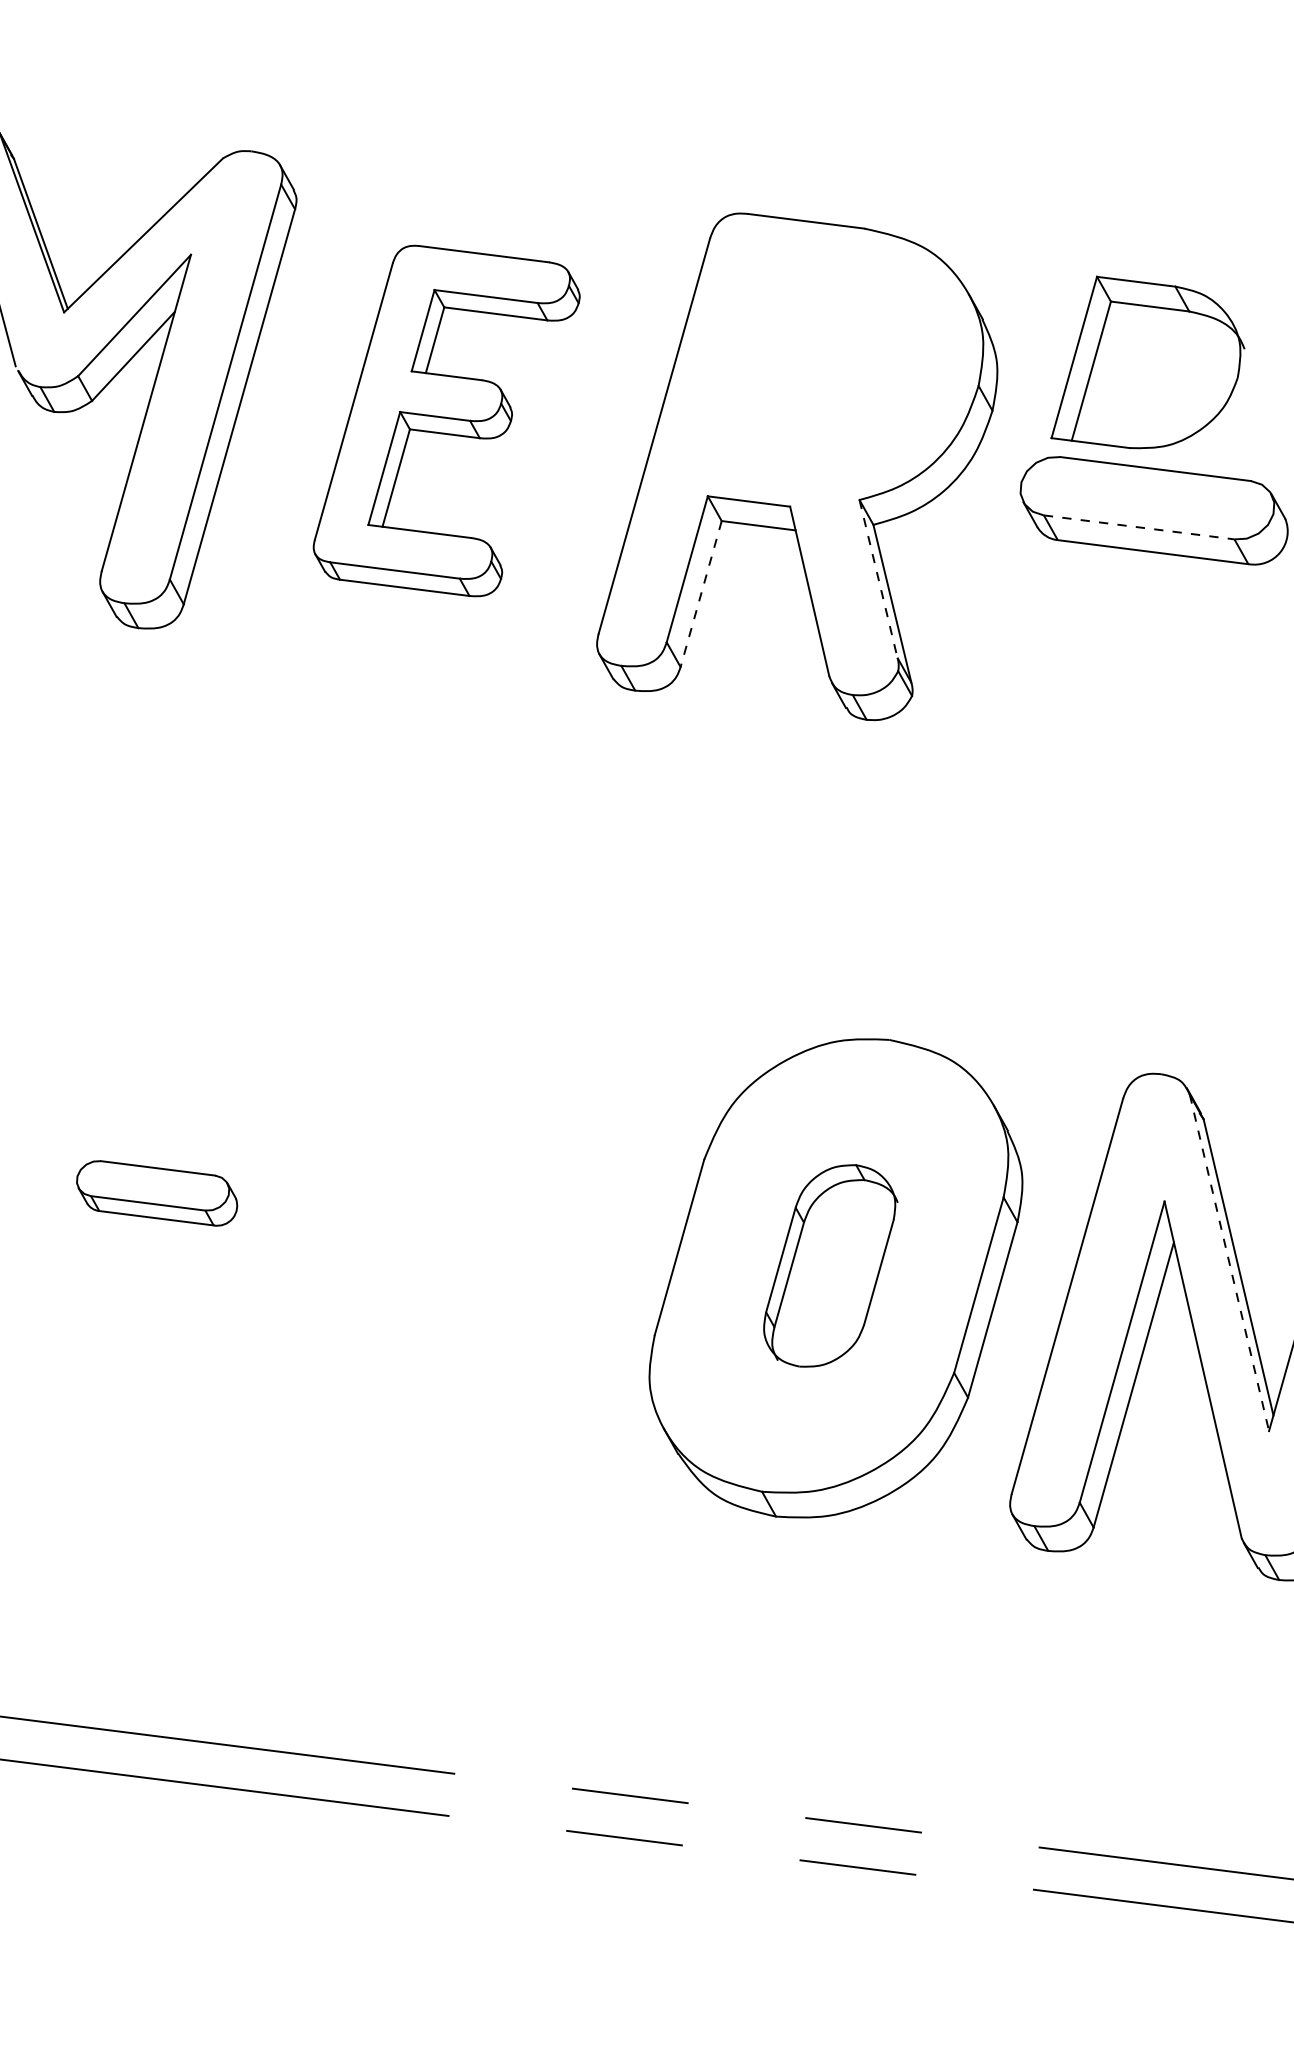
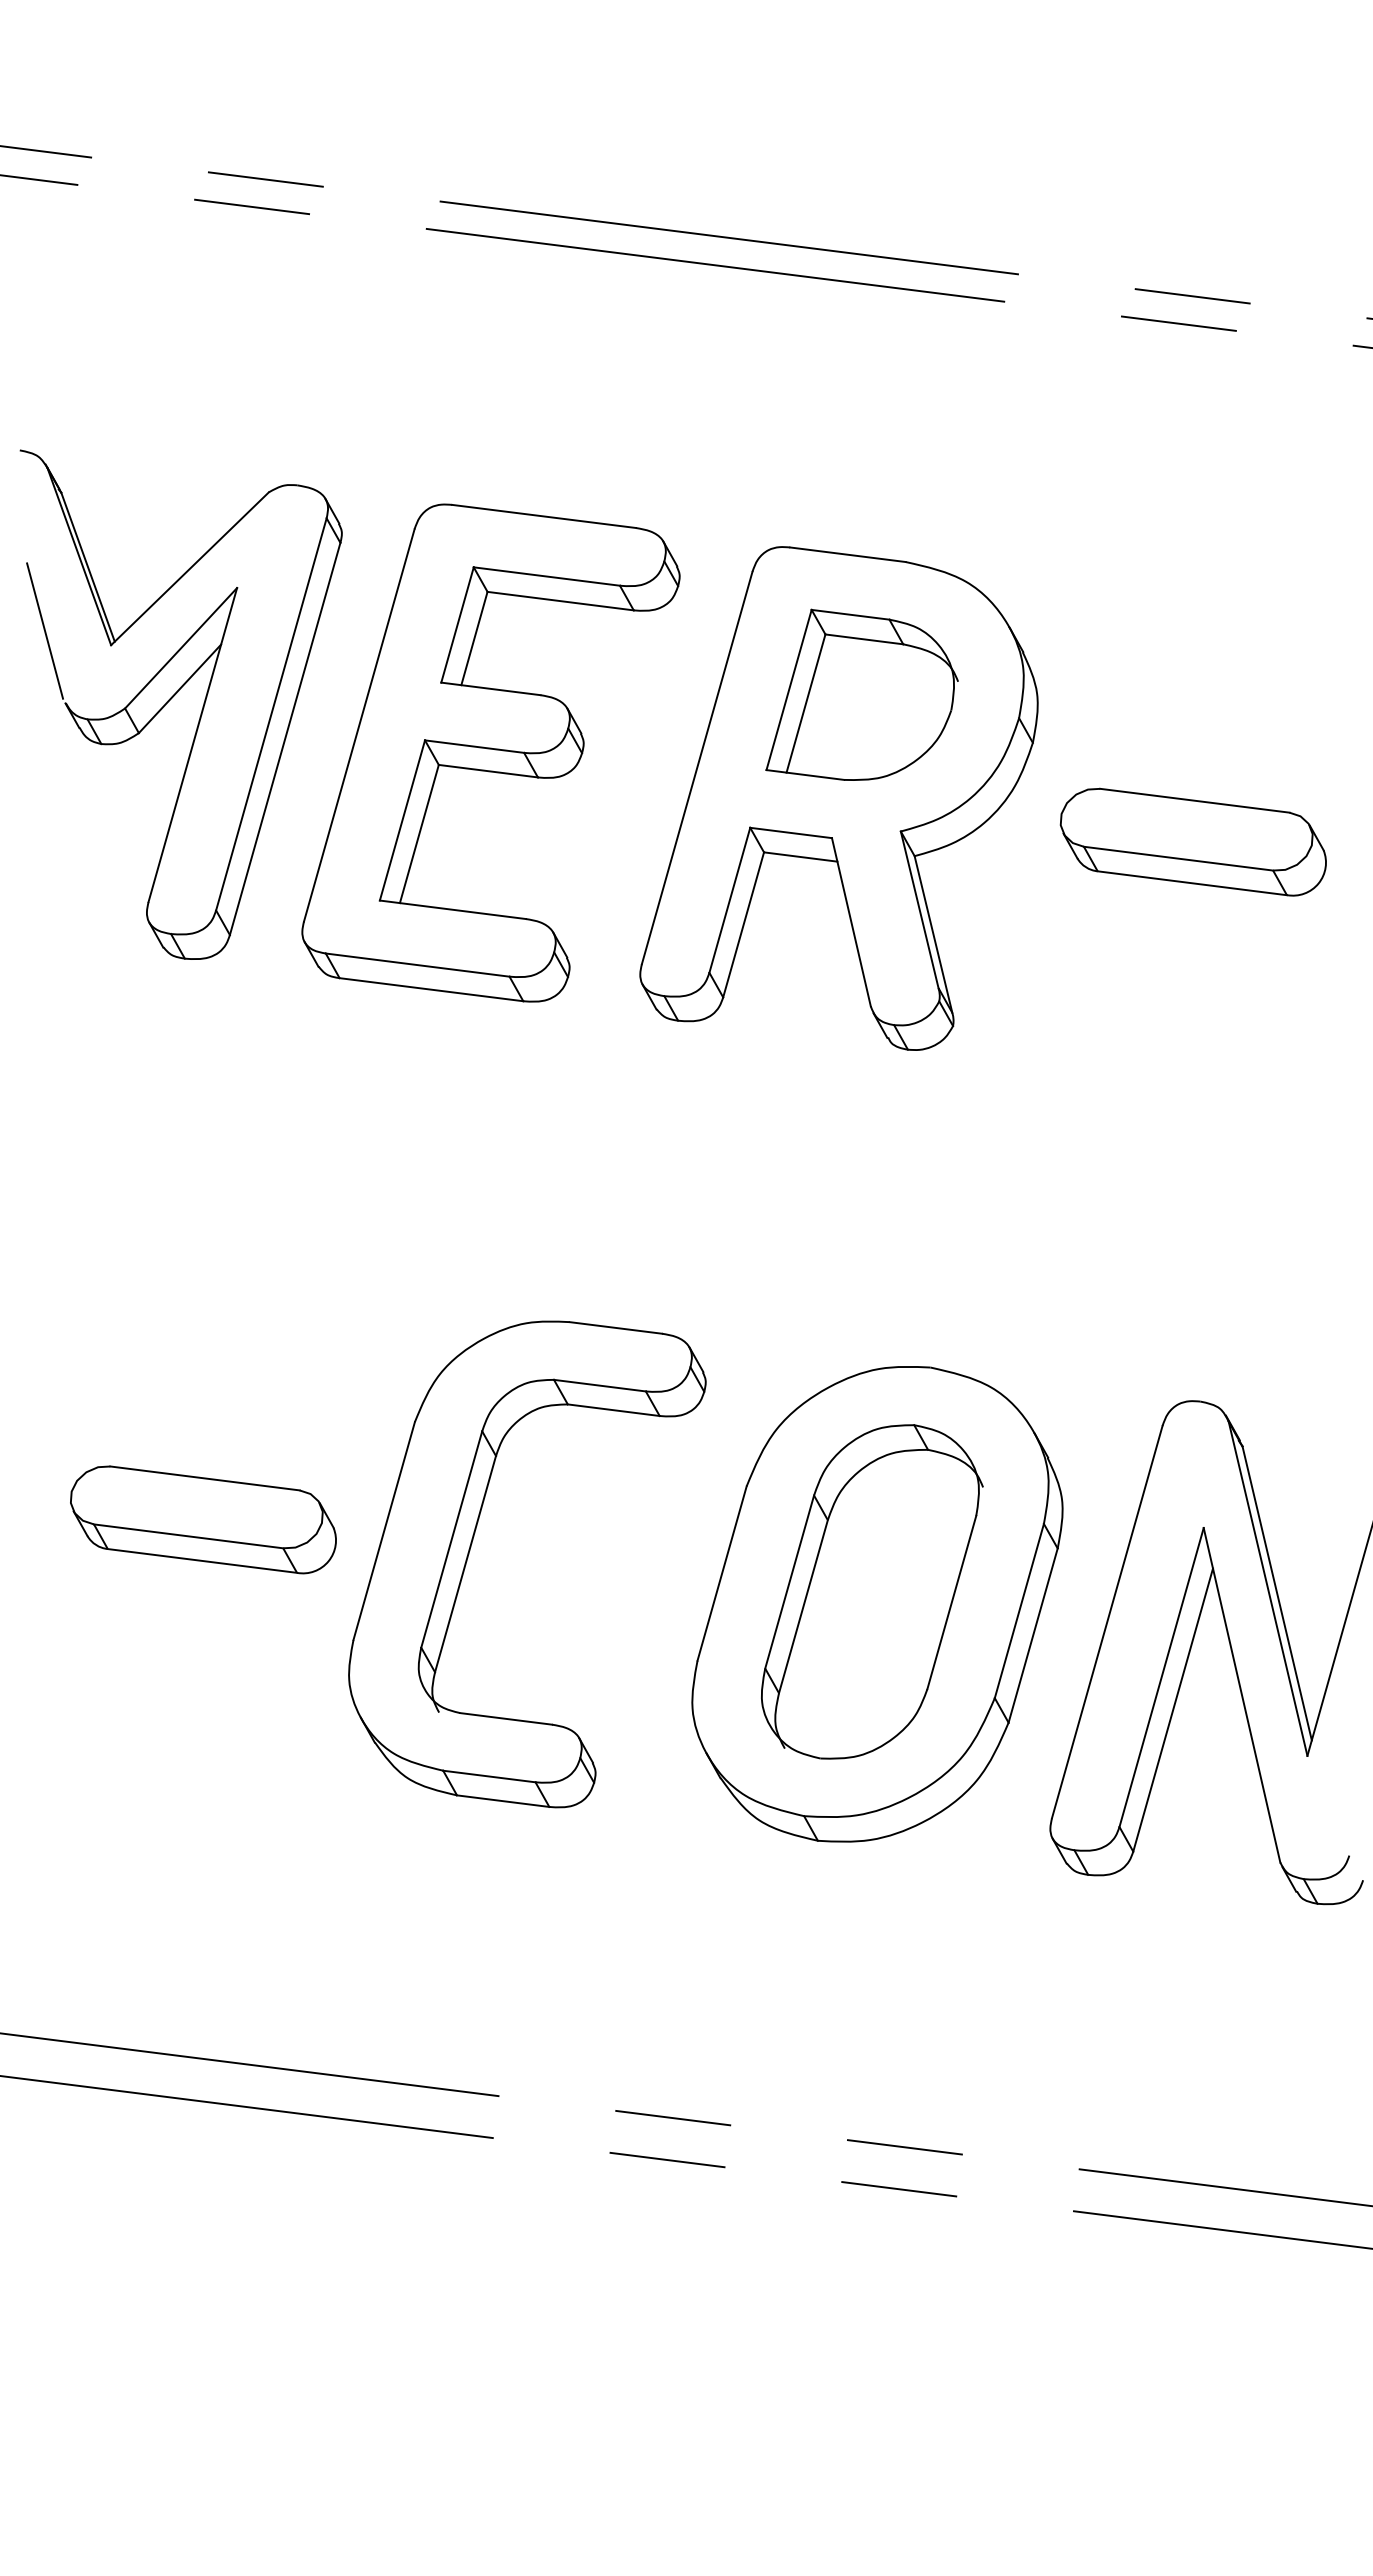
part: (1147, 362) -> (861, 694), moved
part: (446, 420) -> (490, 752), size x1.43
line: (1140, 527) -> (1179, 858), dashed -> solid
line: (878, 578) -> (919, 909), dashed -> solid
line: (701, 594) -> (743, 925), dashed -> solid
part: (157, 1192) -> (203, 1519), size x1.67
part: (427, 1221) -> (471, 1547), added
line: (1229, 1262) -> (1268, 1588), dashed -> solid
part: (830, 1265) -> (872, 1591), size x1.67

